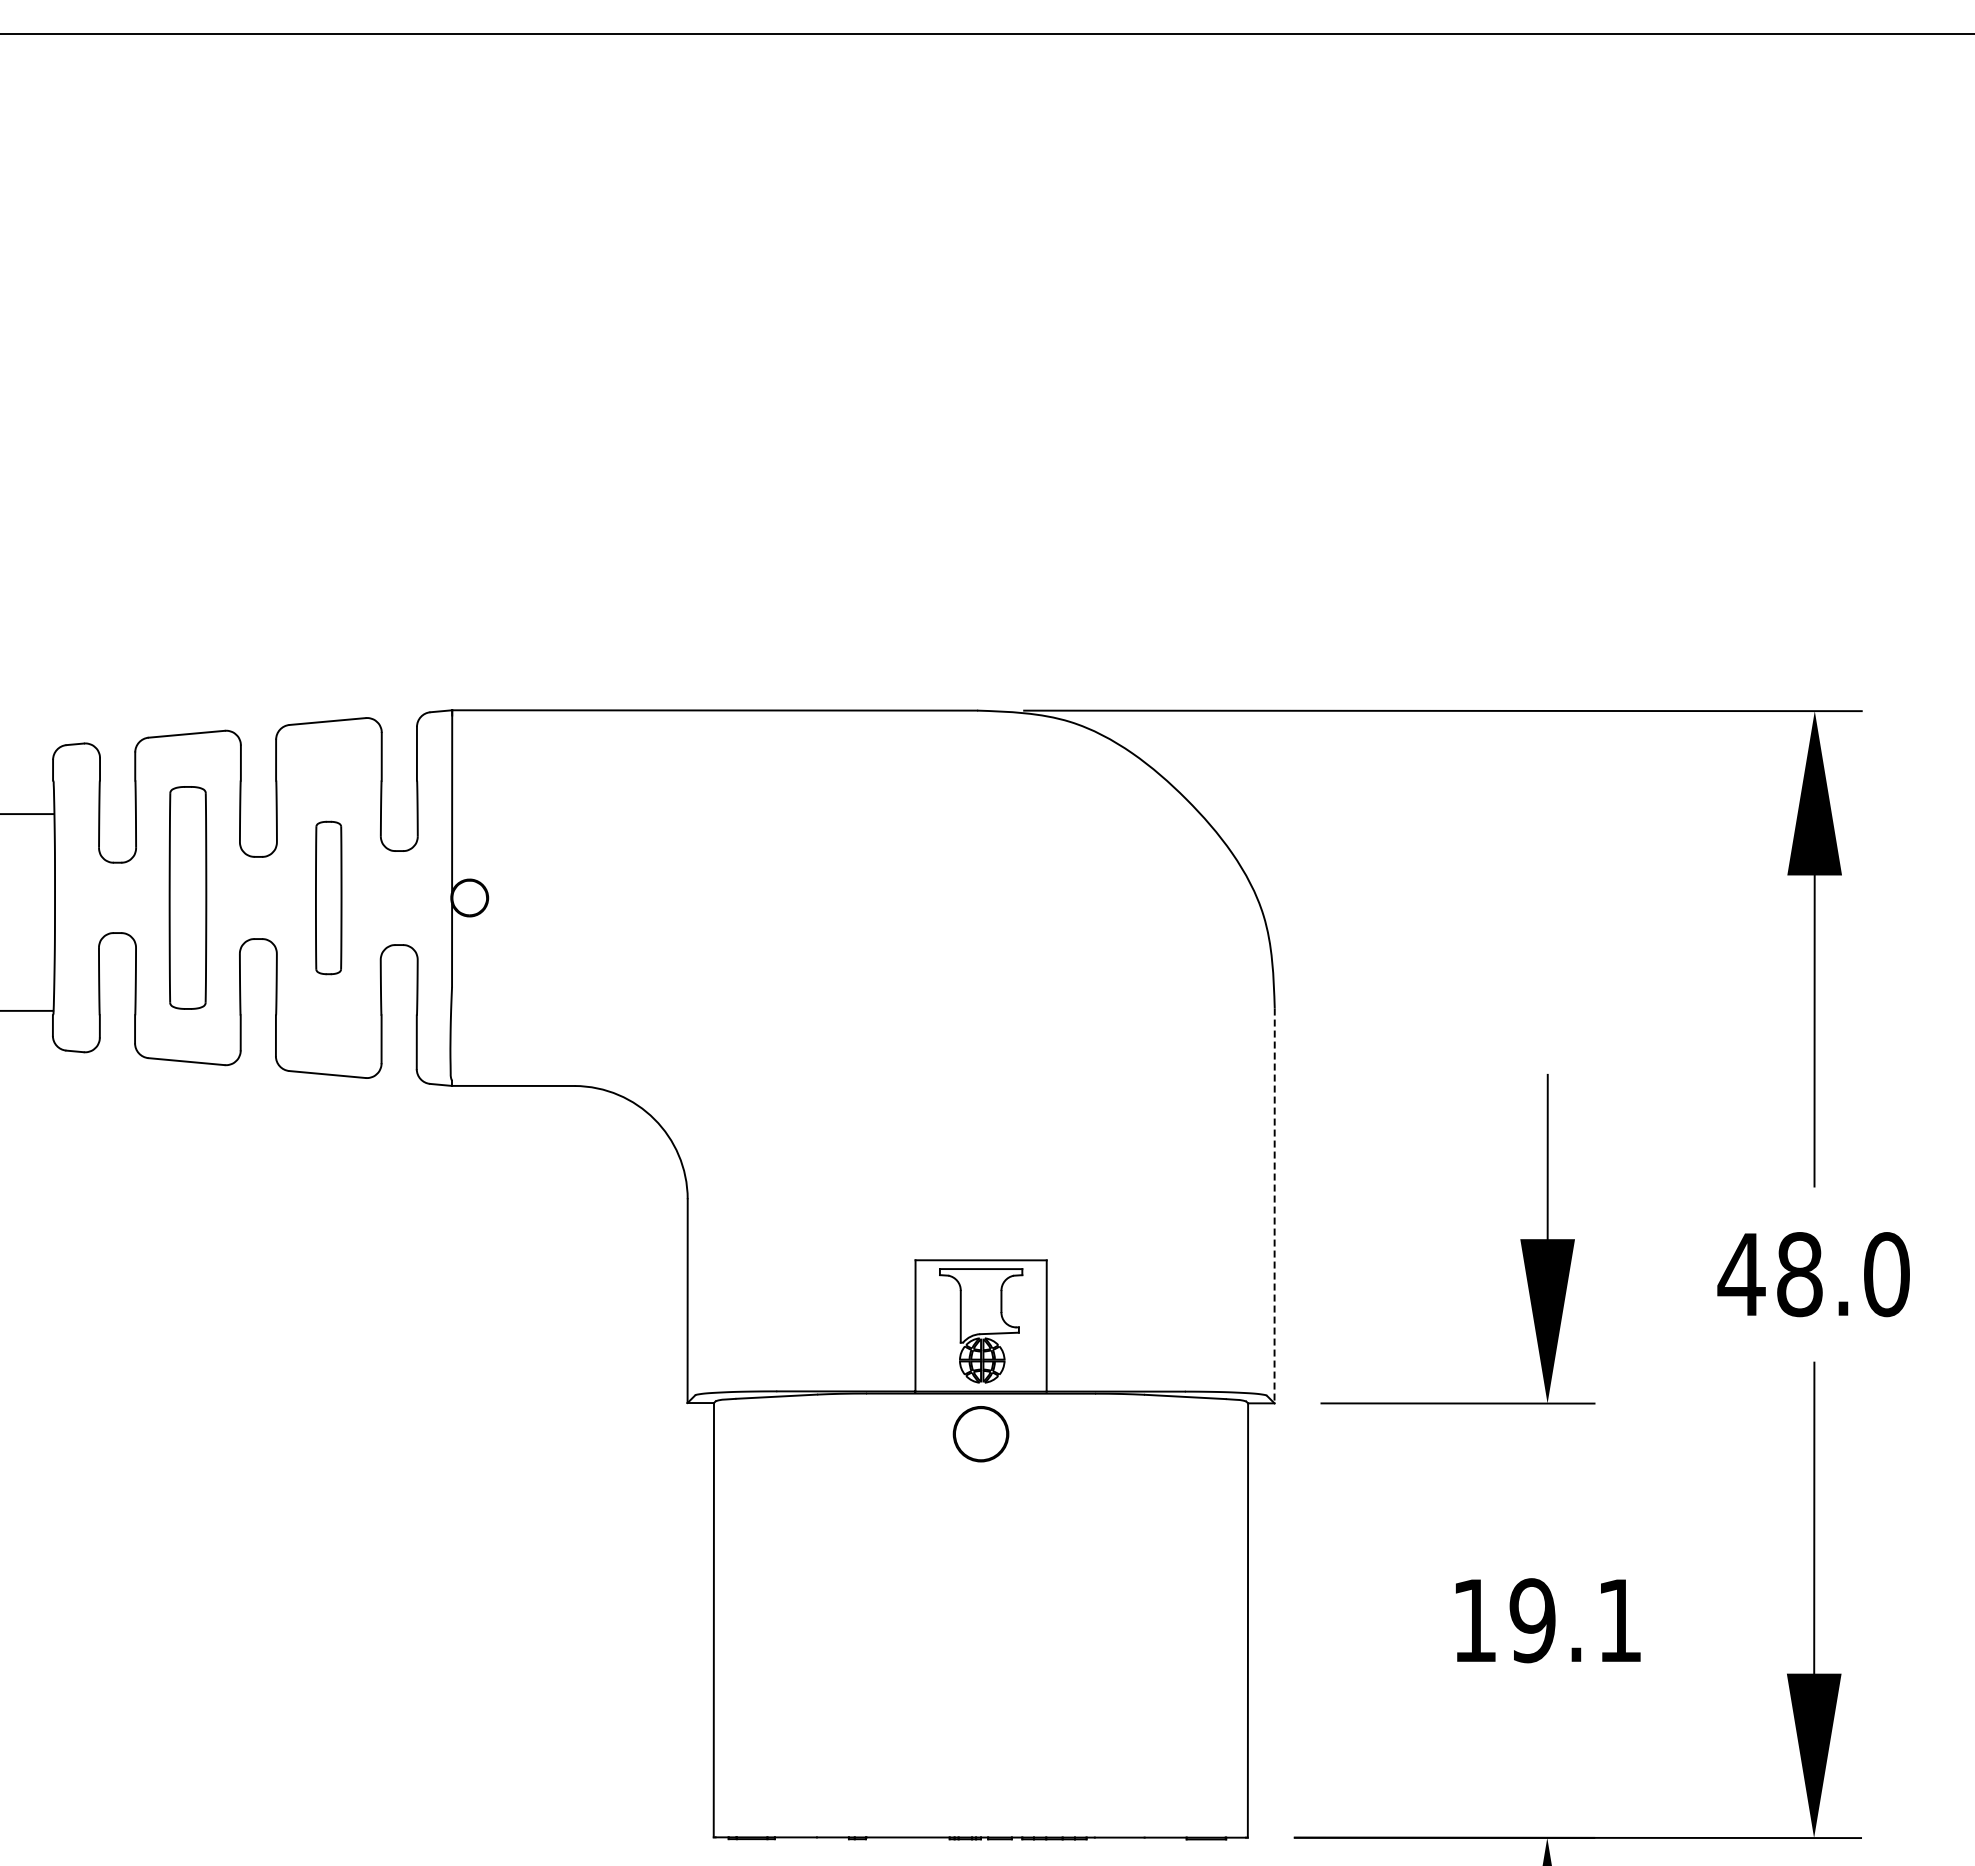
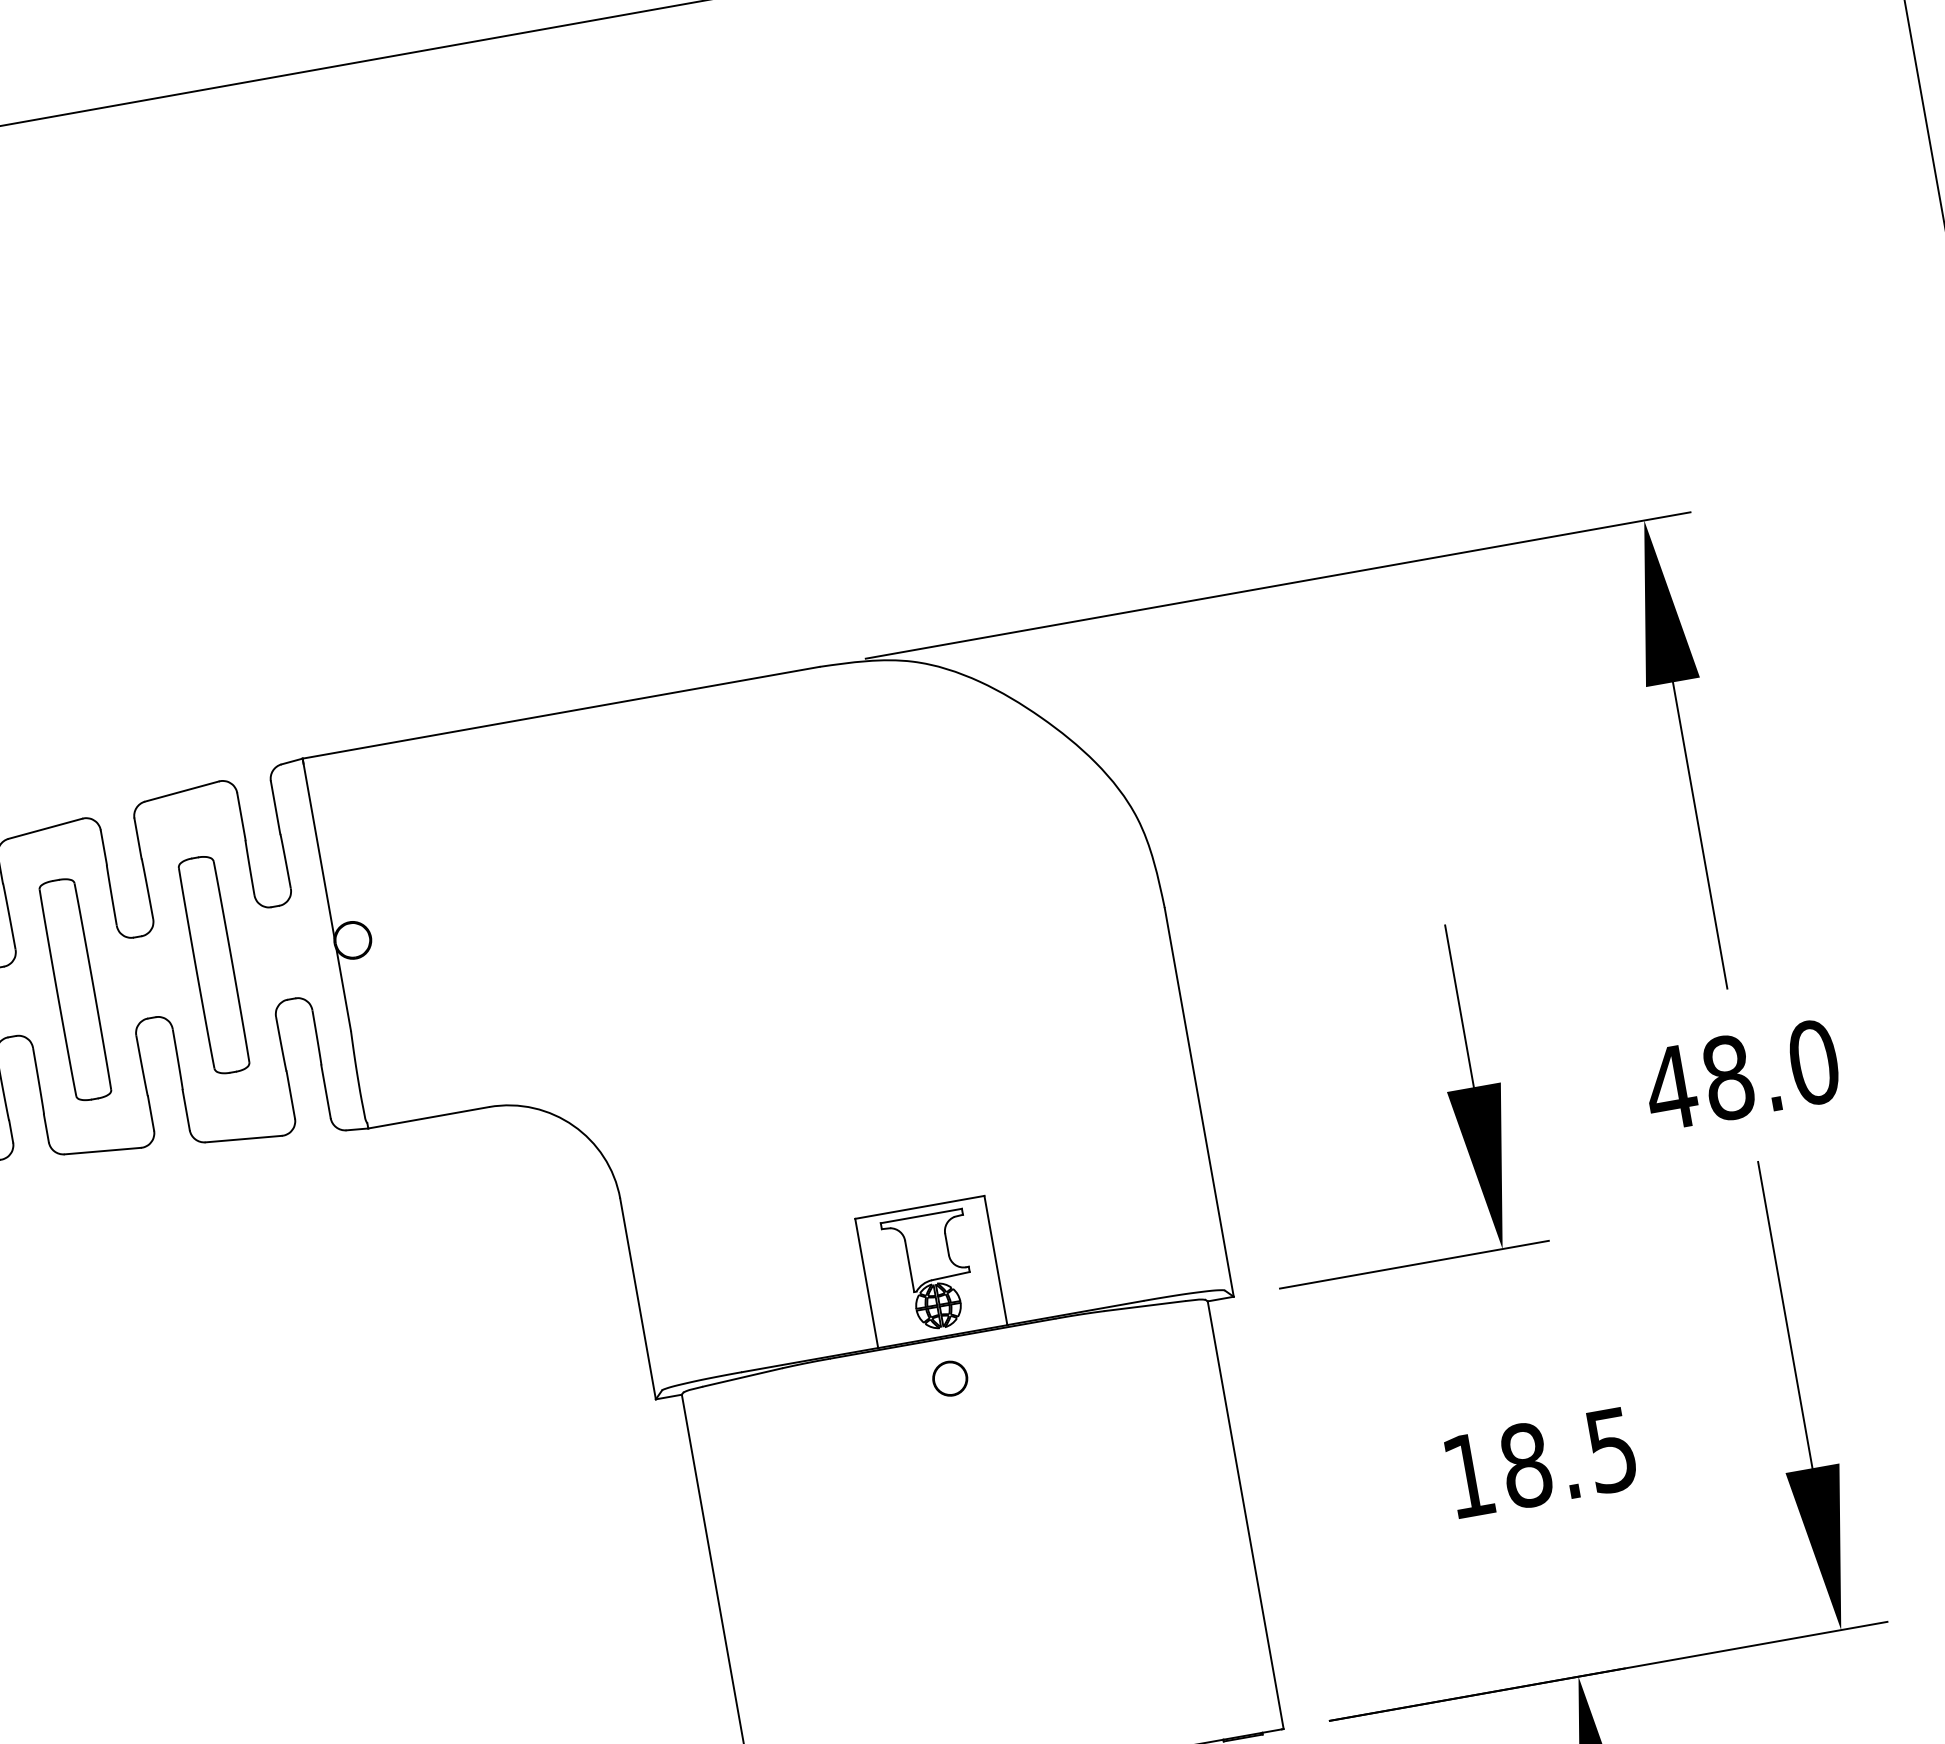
part: (328, 897) -> (213, 964), size x1.43
line: (1274, 1206) -> (1199, 1102), dashed -> solid
circle: (980, 1434) -> (949, 1378), size x0.62
text: (1574, 1620) -> (1567, 1457), 19.1 -> 18.5

